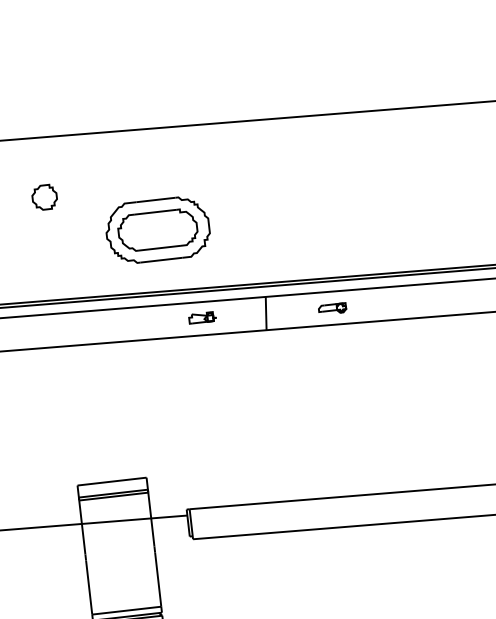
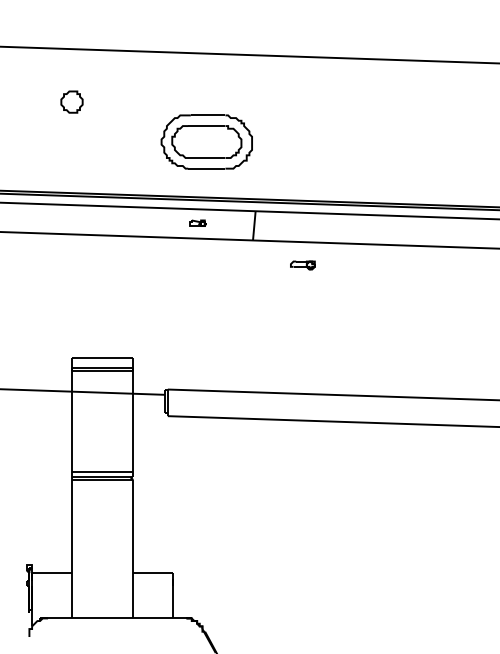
part: (157, 229) -> (206, 141), moved
part: (332, 309) -> (302, 265), moved
part: (201, 318) -> (197, 223), size x0.7

